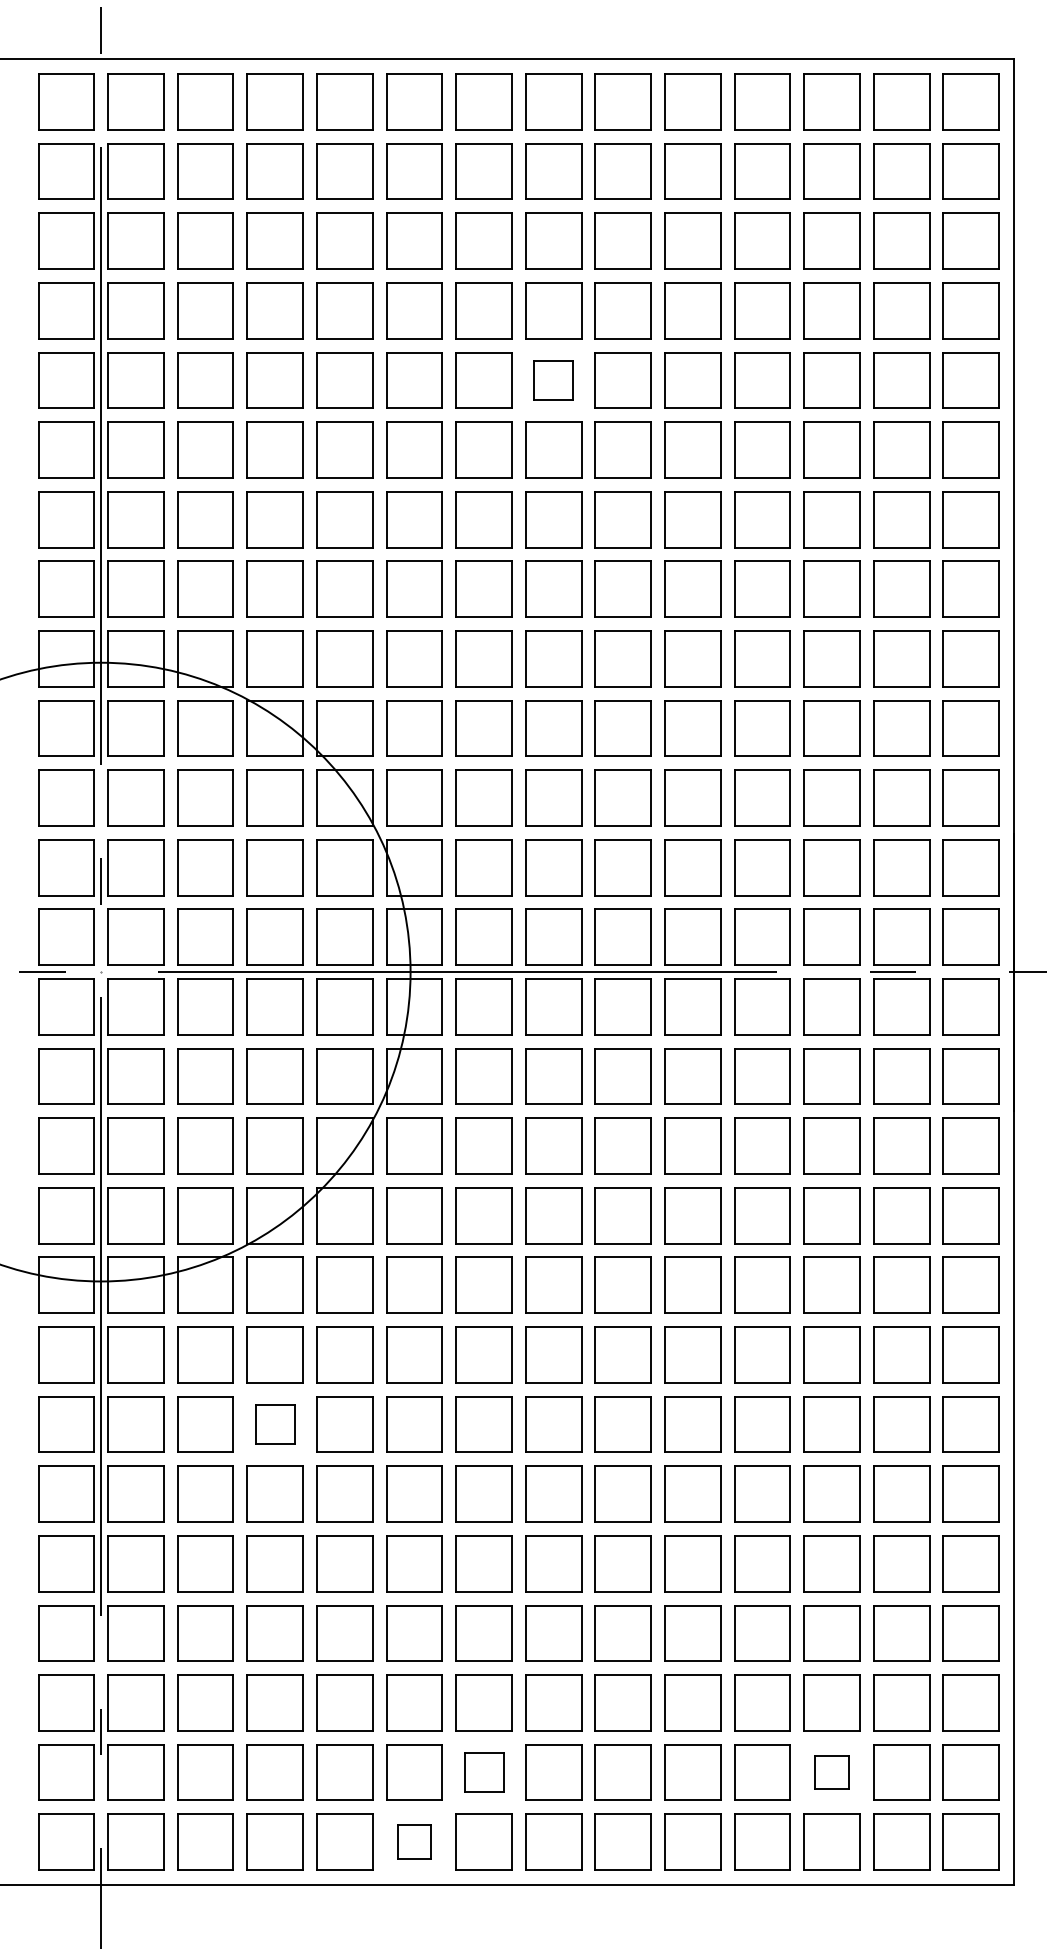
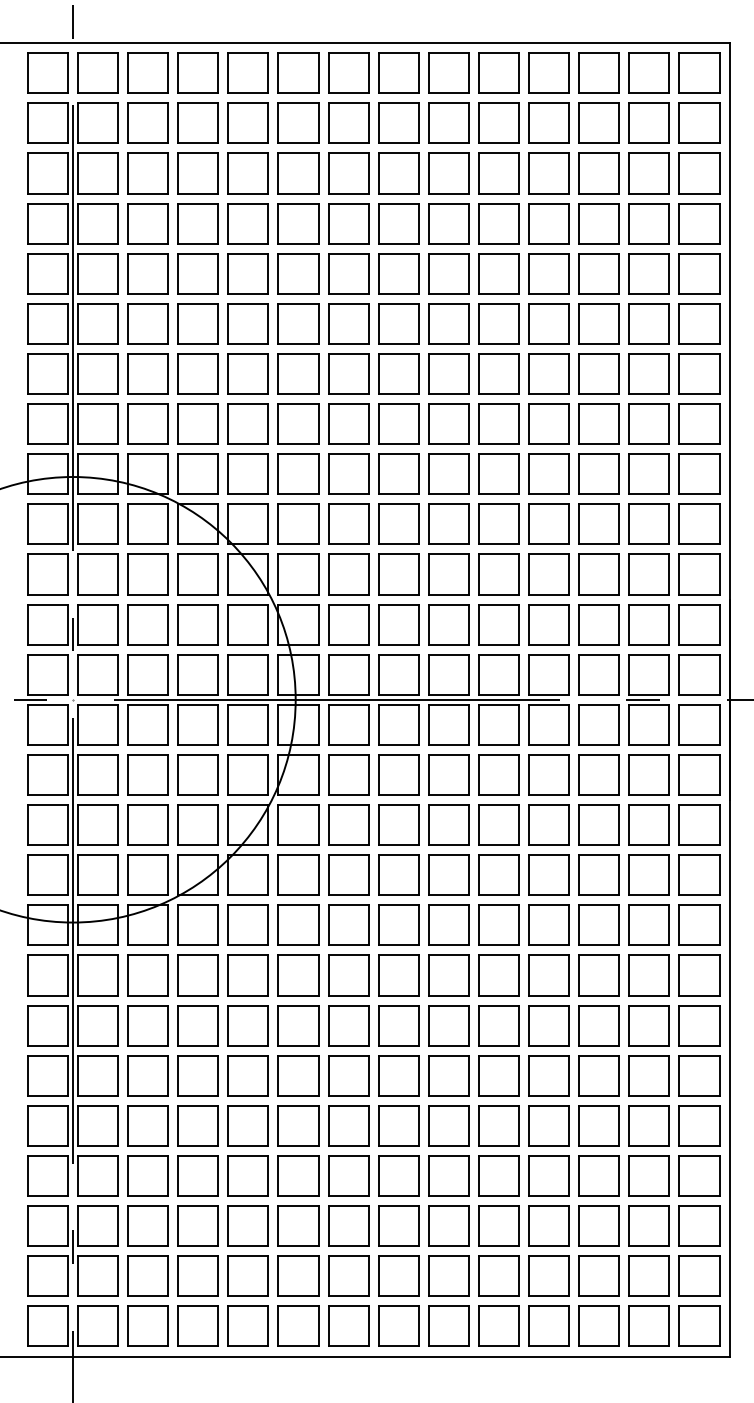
part: (553, 380) -> (398, 273), size x1.43
part: (274, 1424) -> (197, 1025), size x1.43
part: (483, 1772) -> (348, 1276), size x1.43
part: (831, 1772) -> (598, 1276), size x1.67
part: (414, 1841) -> (298, 1325), size x1.67

